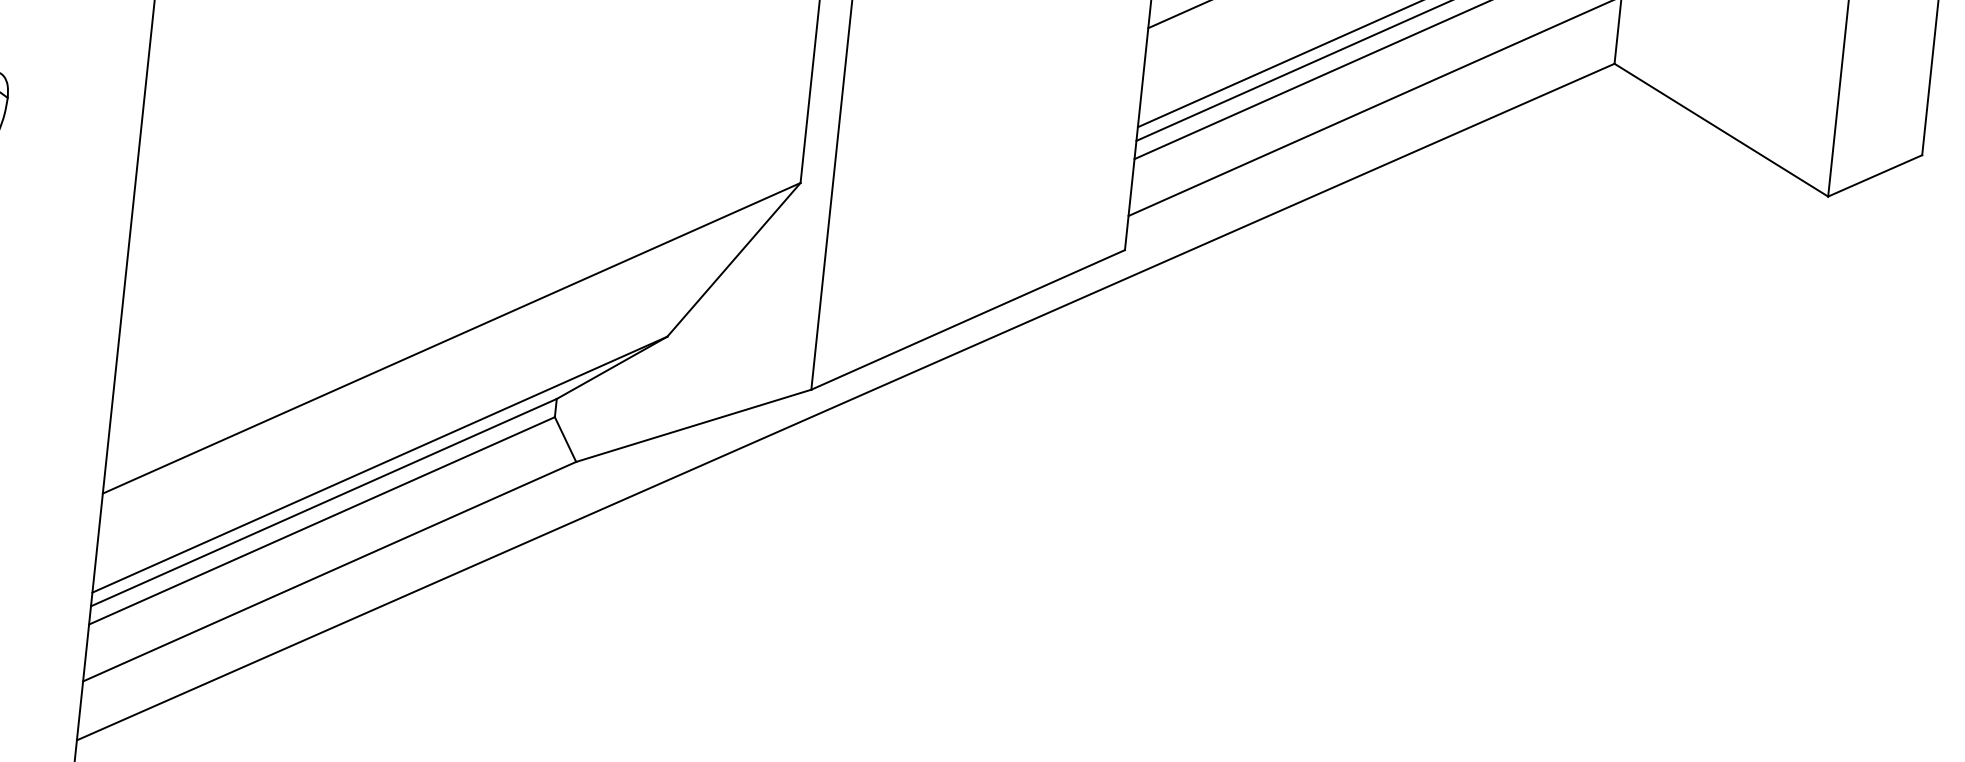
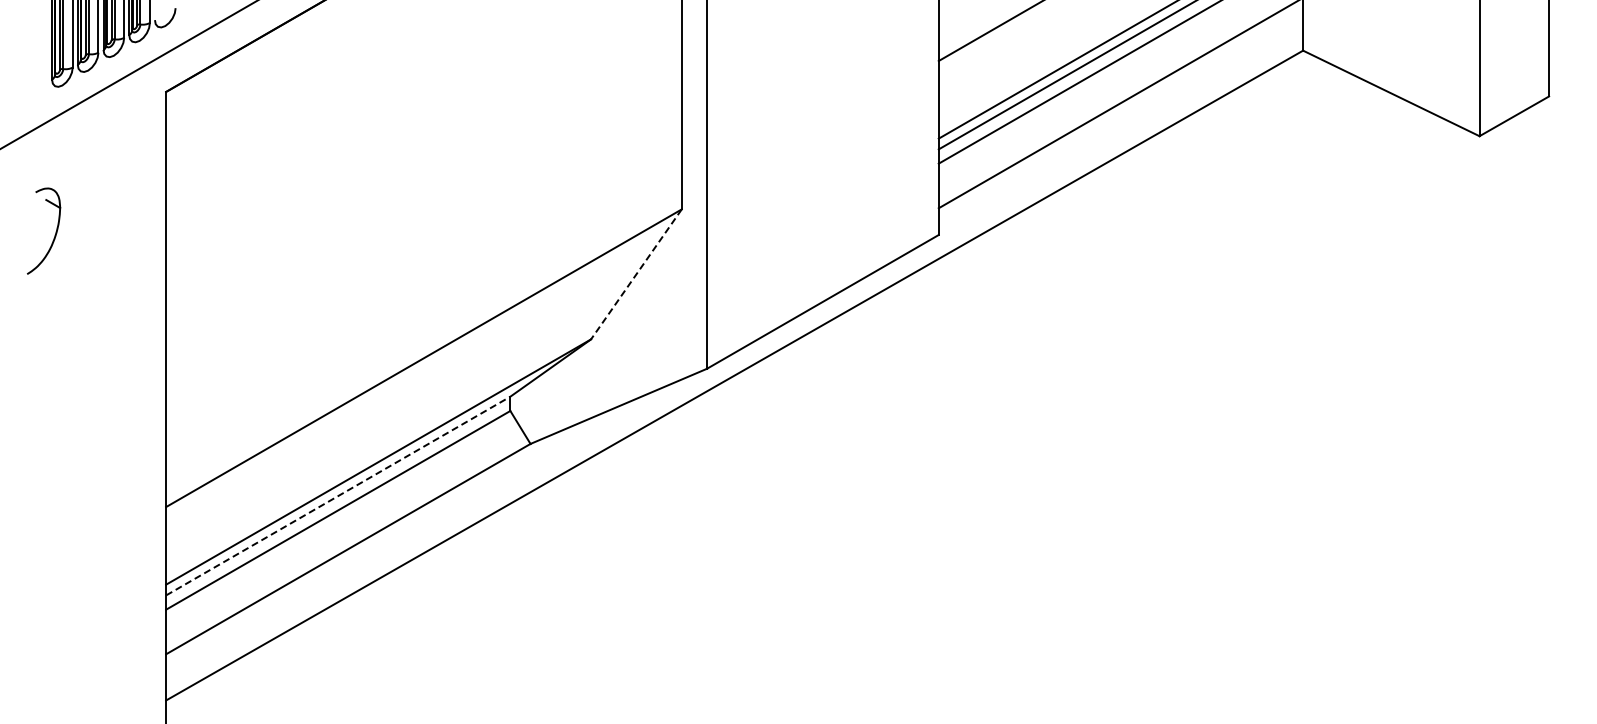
line: (734, 259) -> (636, 274), solid -> dashed
line: (324, 503) -> (338, 496), solid -> dashed

